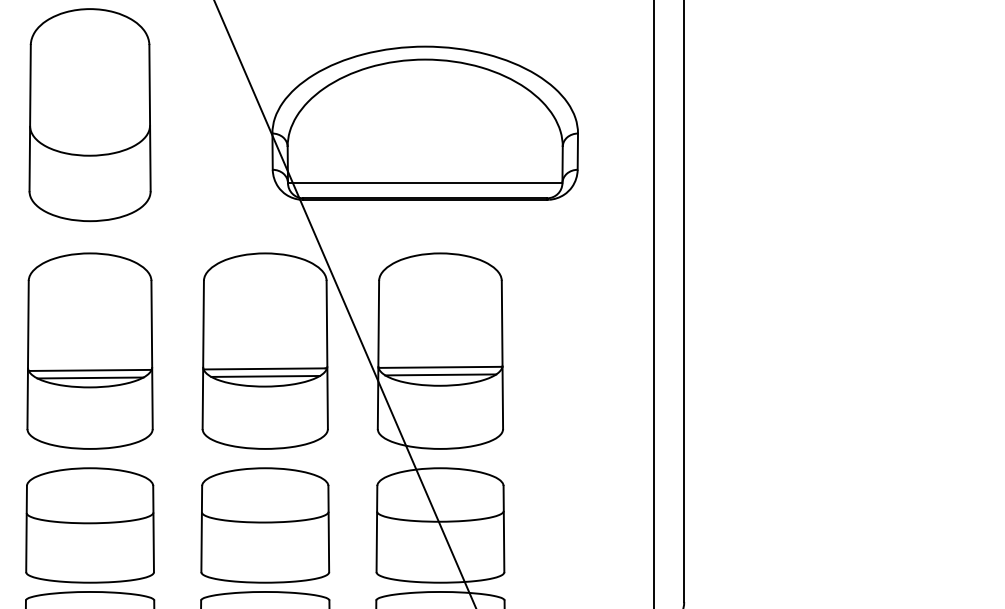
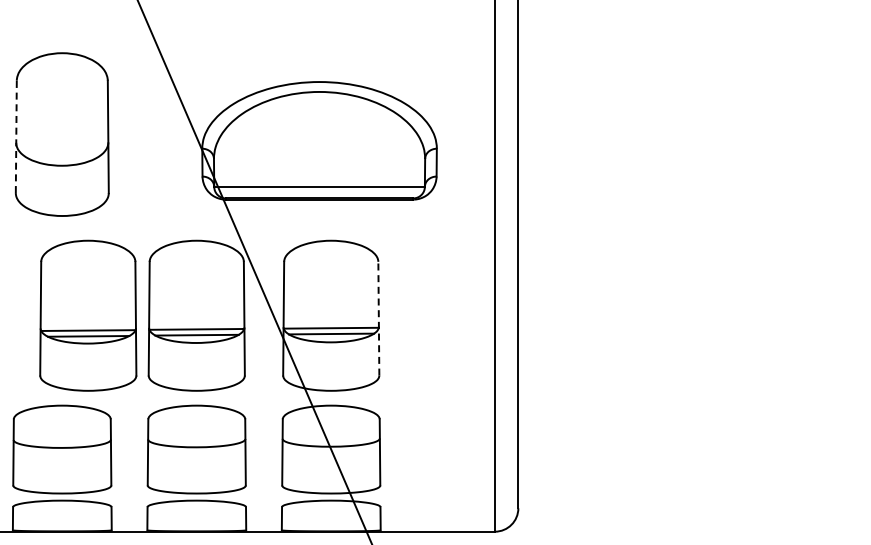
line: (30, 117) -> (16, 136), solid -> dashed
part: (90, 350) -> (88, 315), moved
line: (501, 354) -> (378, 318), solid -> dashed

